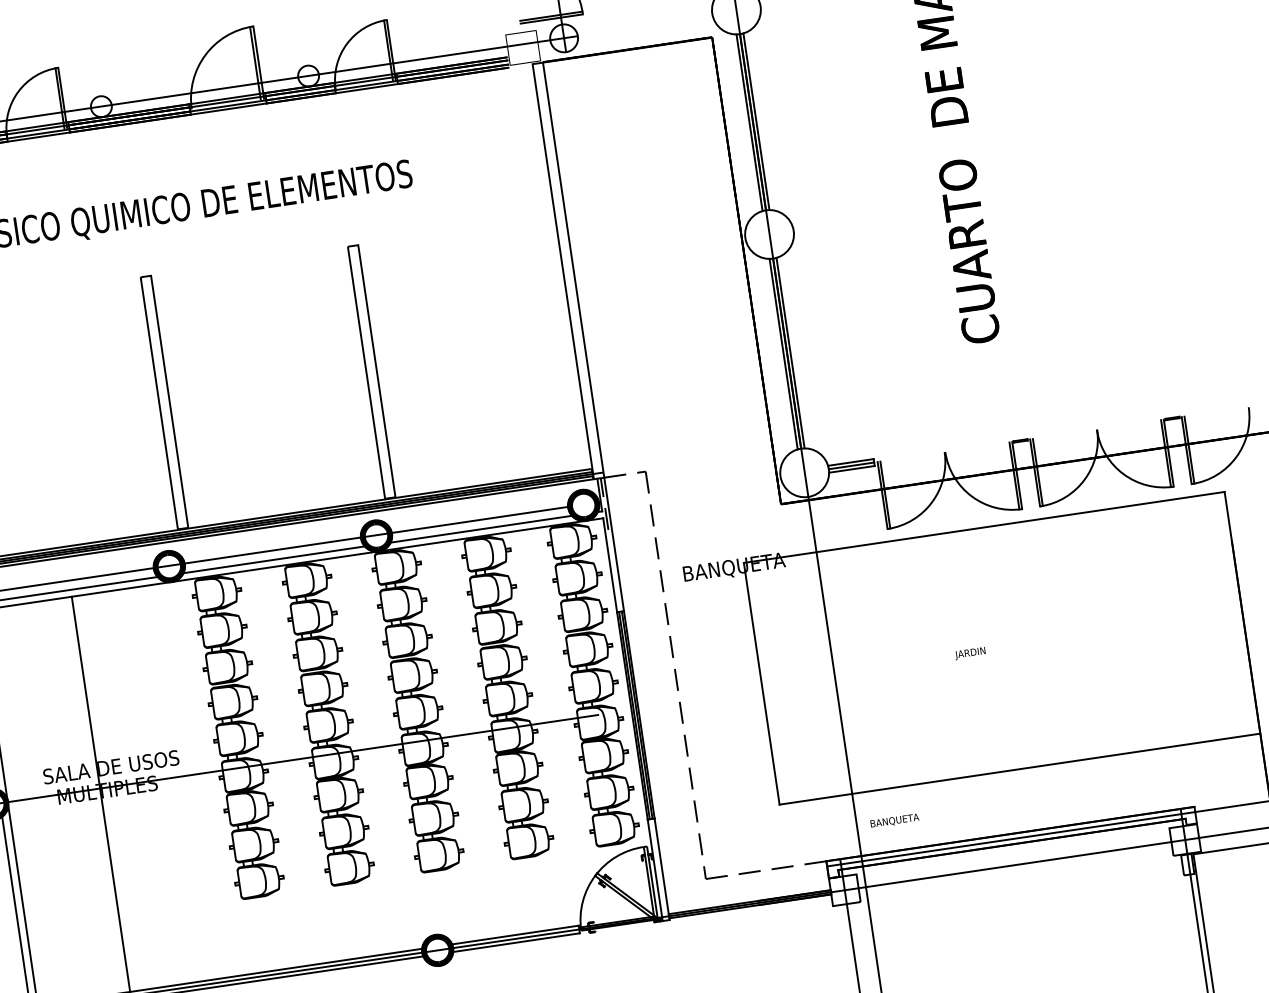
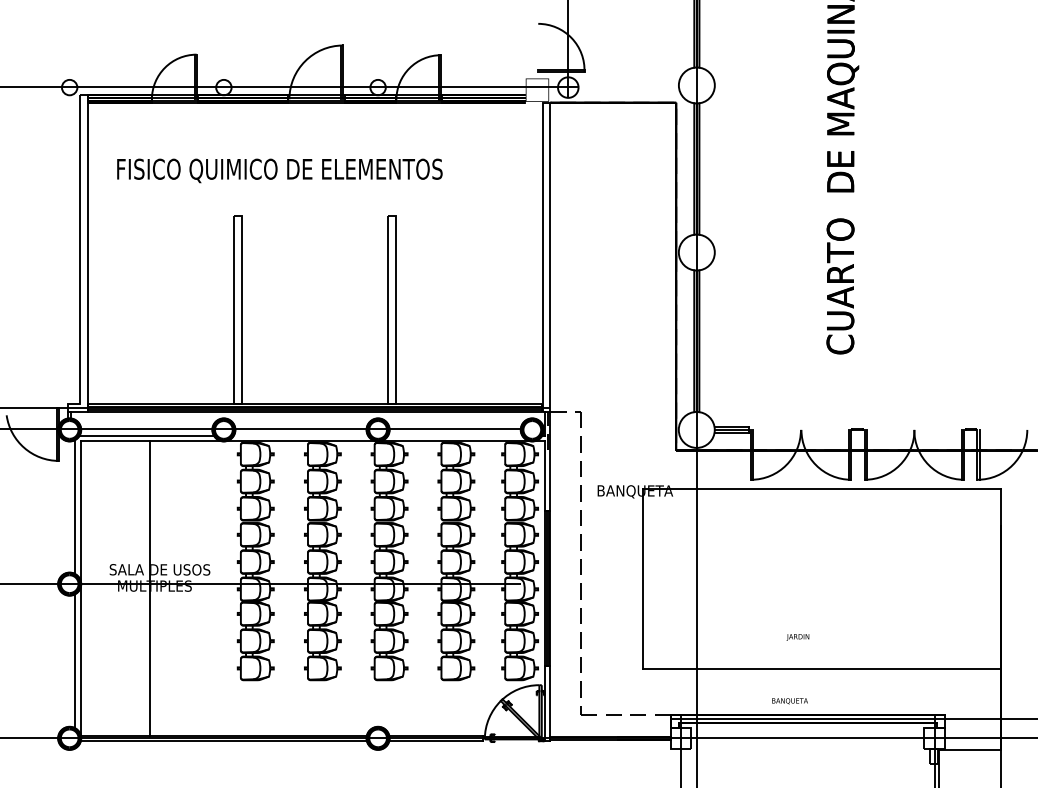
line: (480, 529) -> (454, 436), removed
line: (273, 560) -> (300, 436), removed
text: (969, 653) -> (797, 637), moved
text: (894, 821) -> (789, 701), moved

